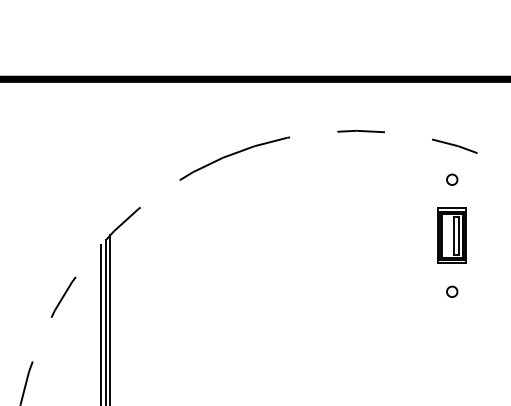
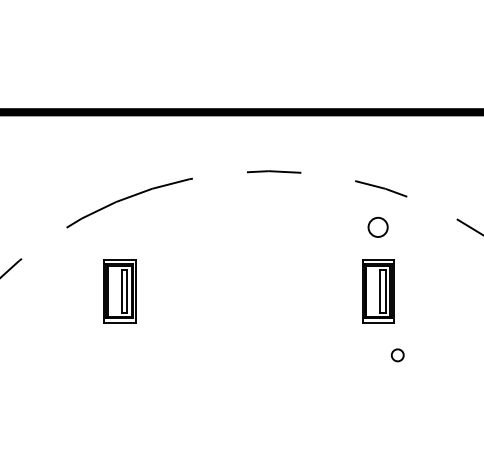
circle: (452, 179) -> (378, 226), size x1.6
part: (225, 235) -> (118, 290), added
circle: (452, 291) -> (398, 354), moved

